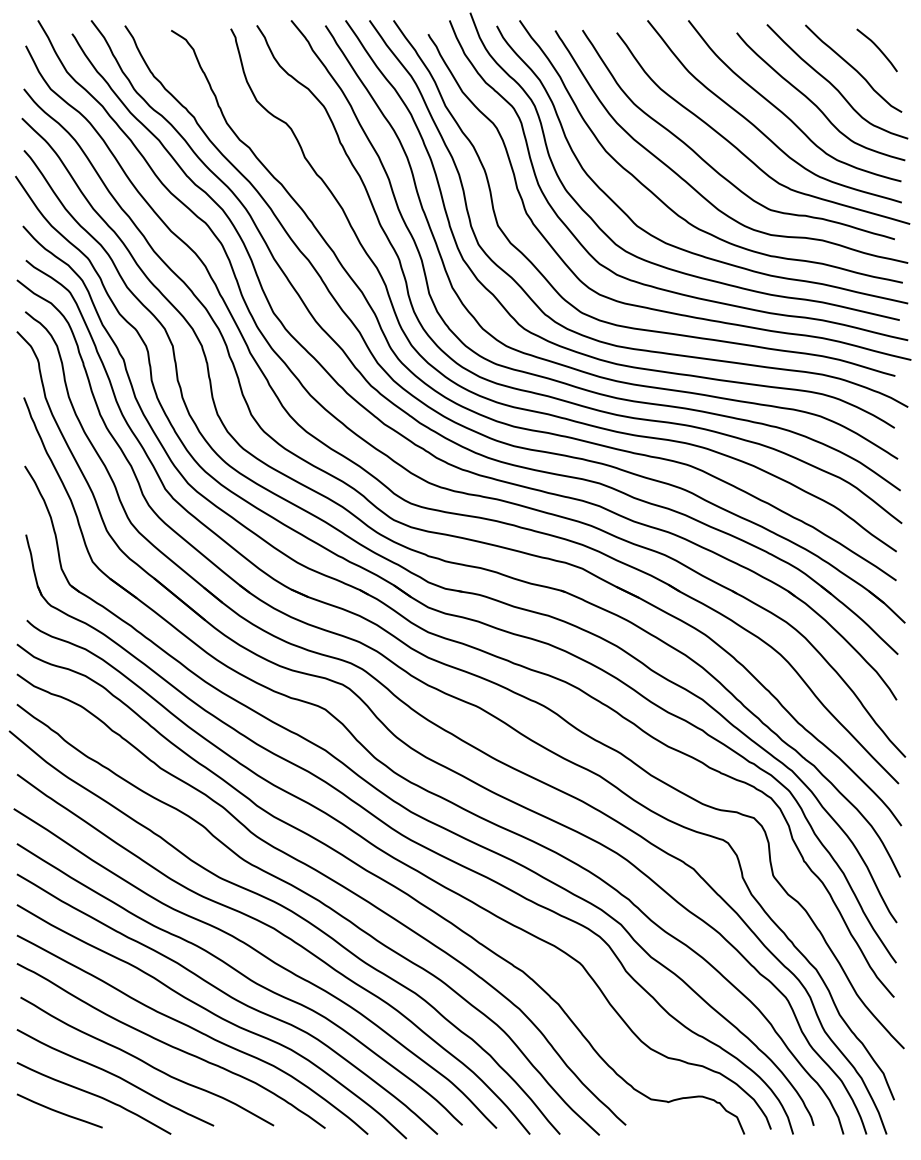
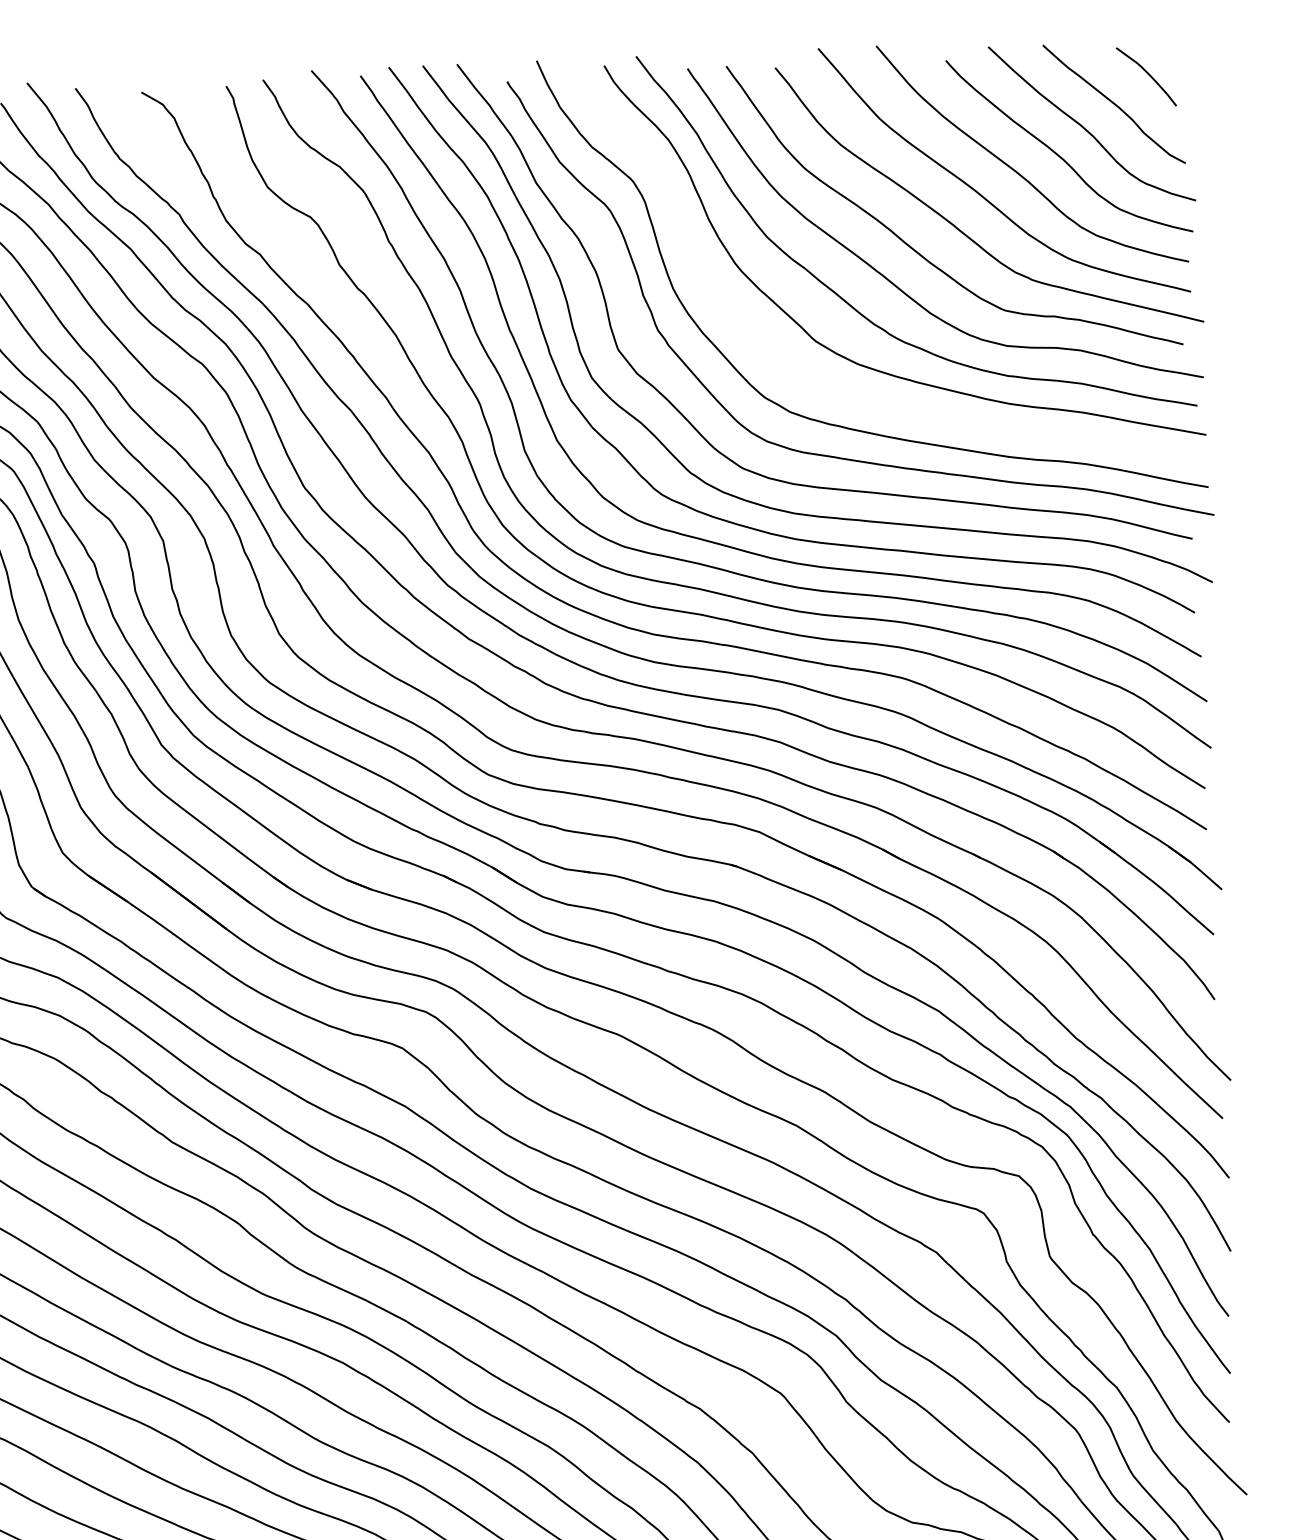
curve: (651, 261) -> (838, 391), removed

